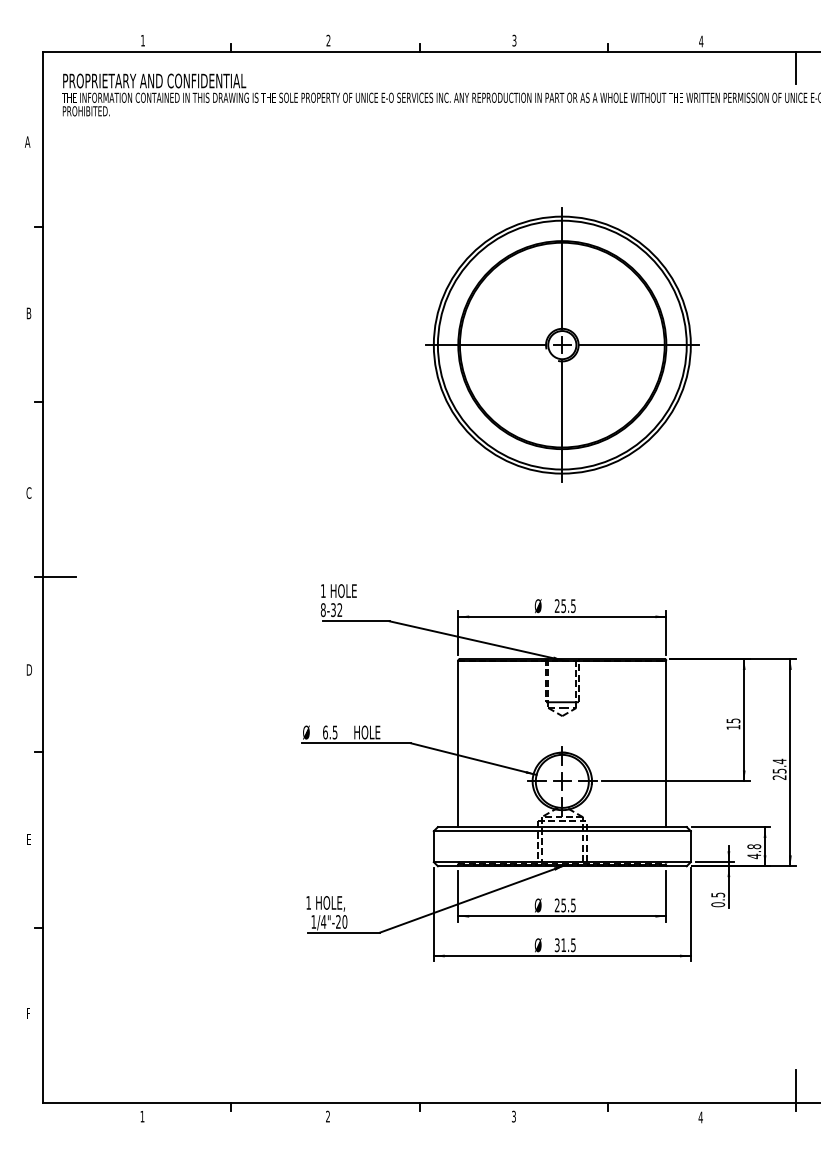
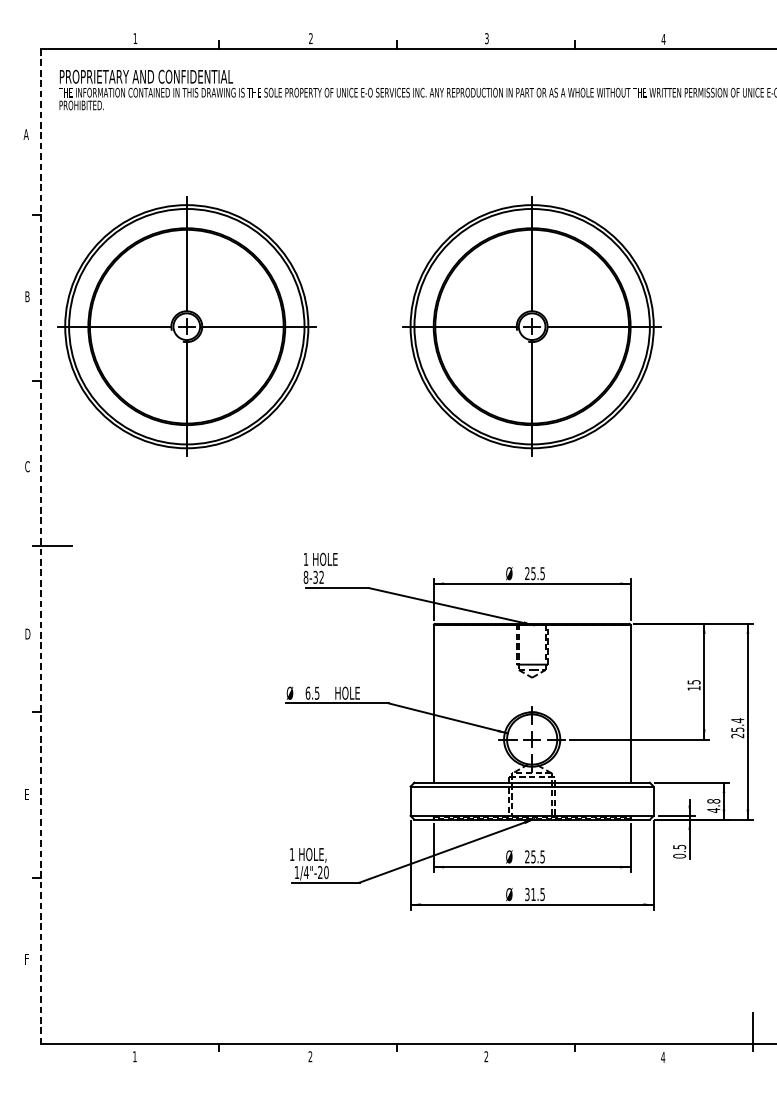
line: (796, 67) -> (753, 64), removed
part: (197, 344) -> (186, 326), added
line: (42, 577) -> (40, 546), solid -> dashed
text: (513, 1117) -> (485, 1057), 3 -> 2

